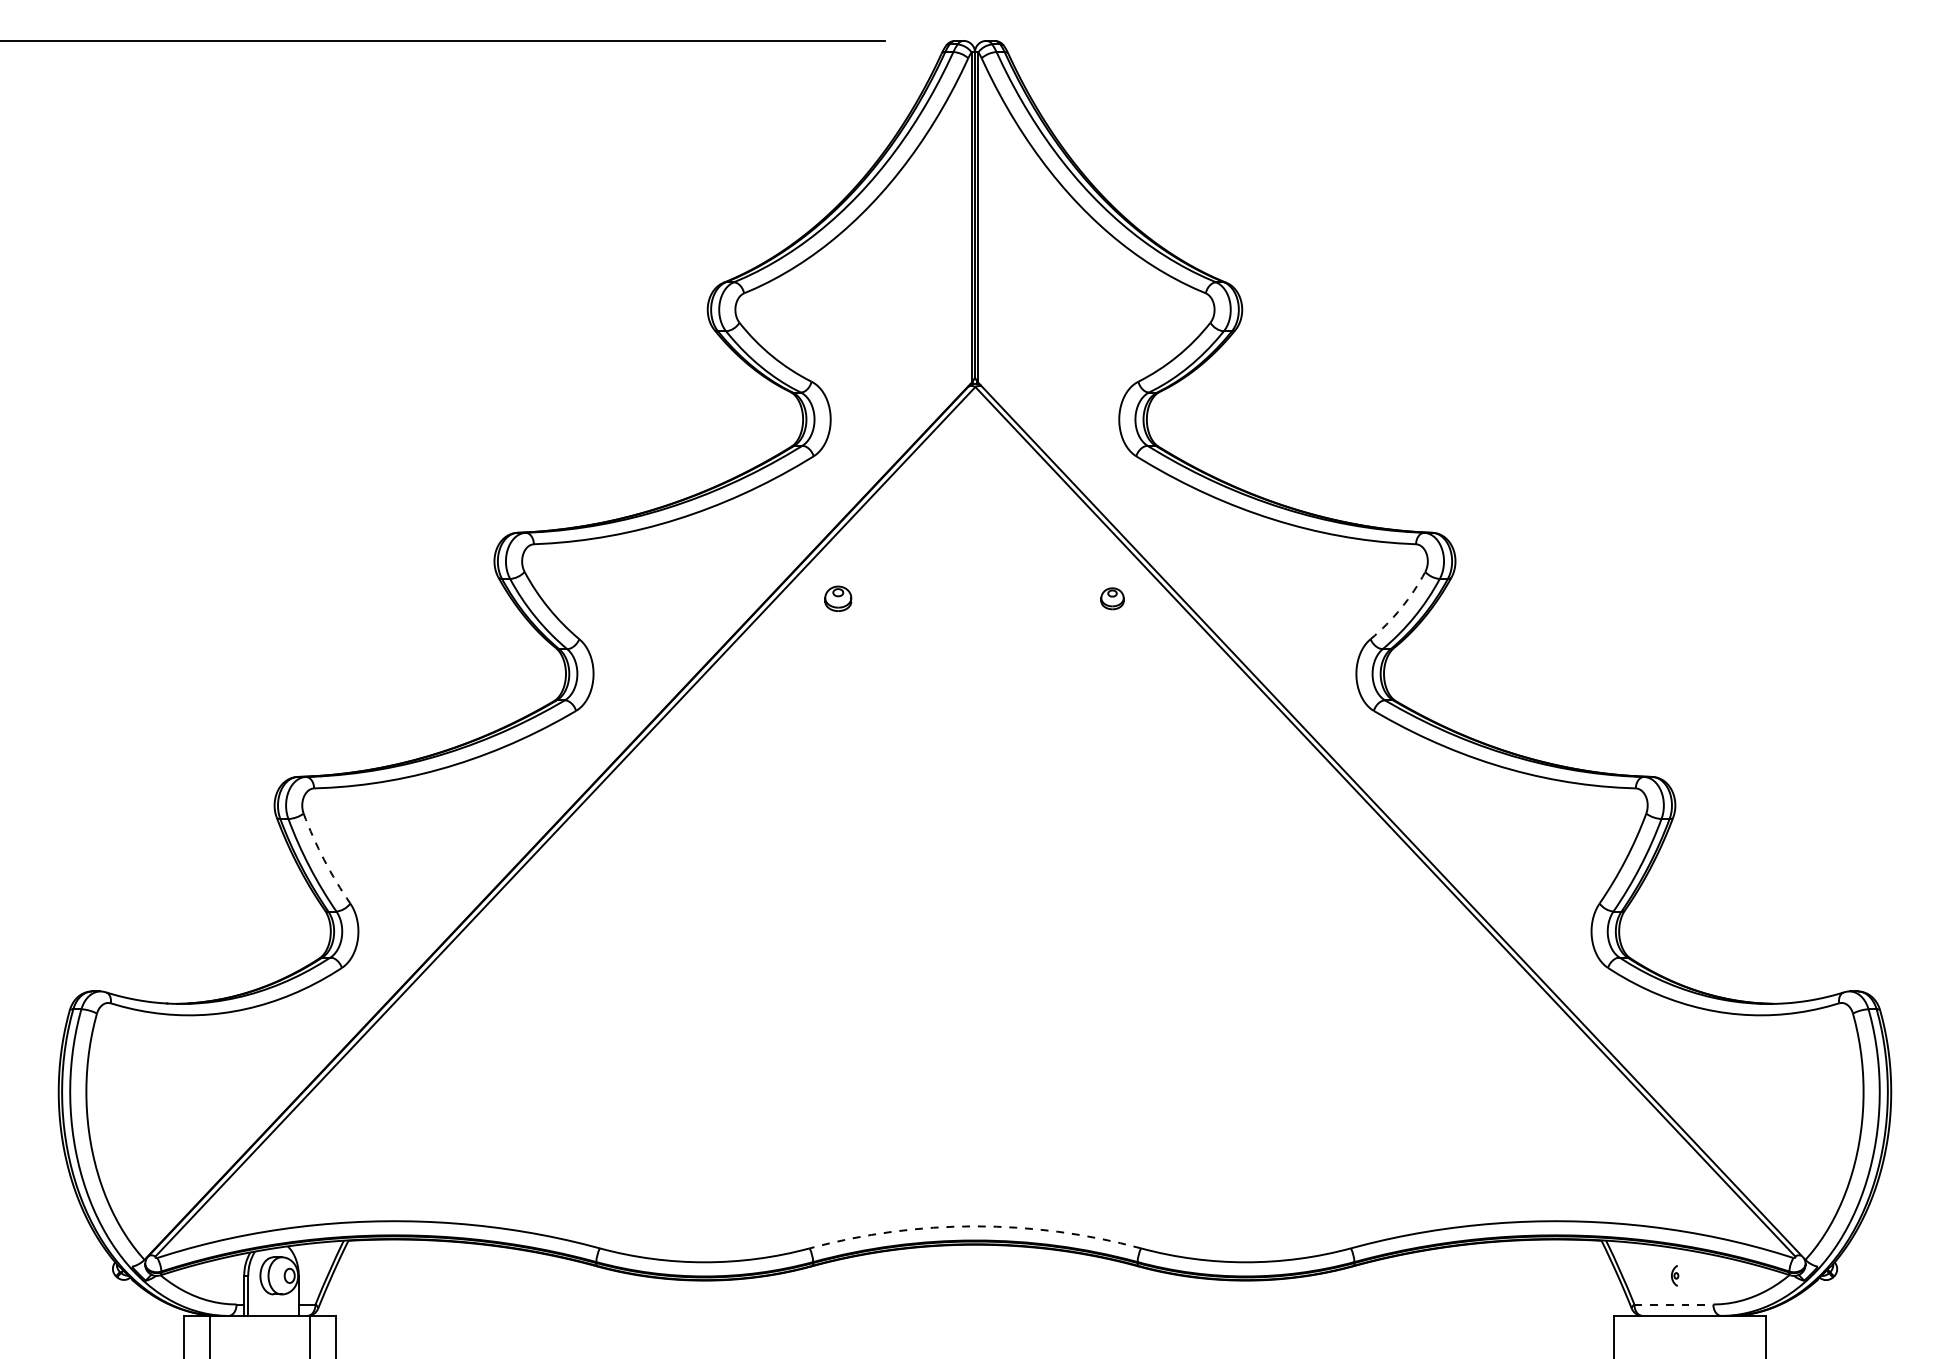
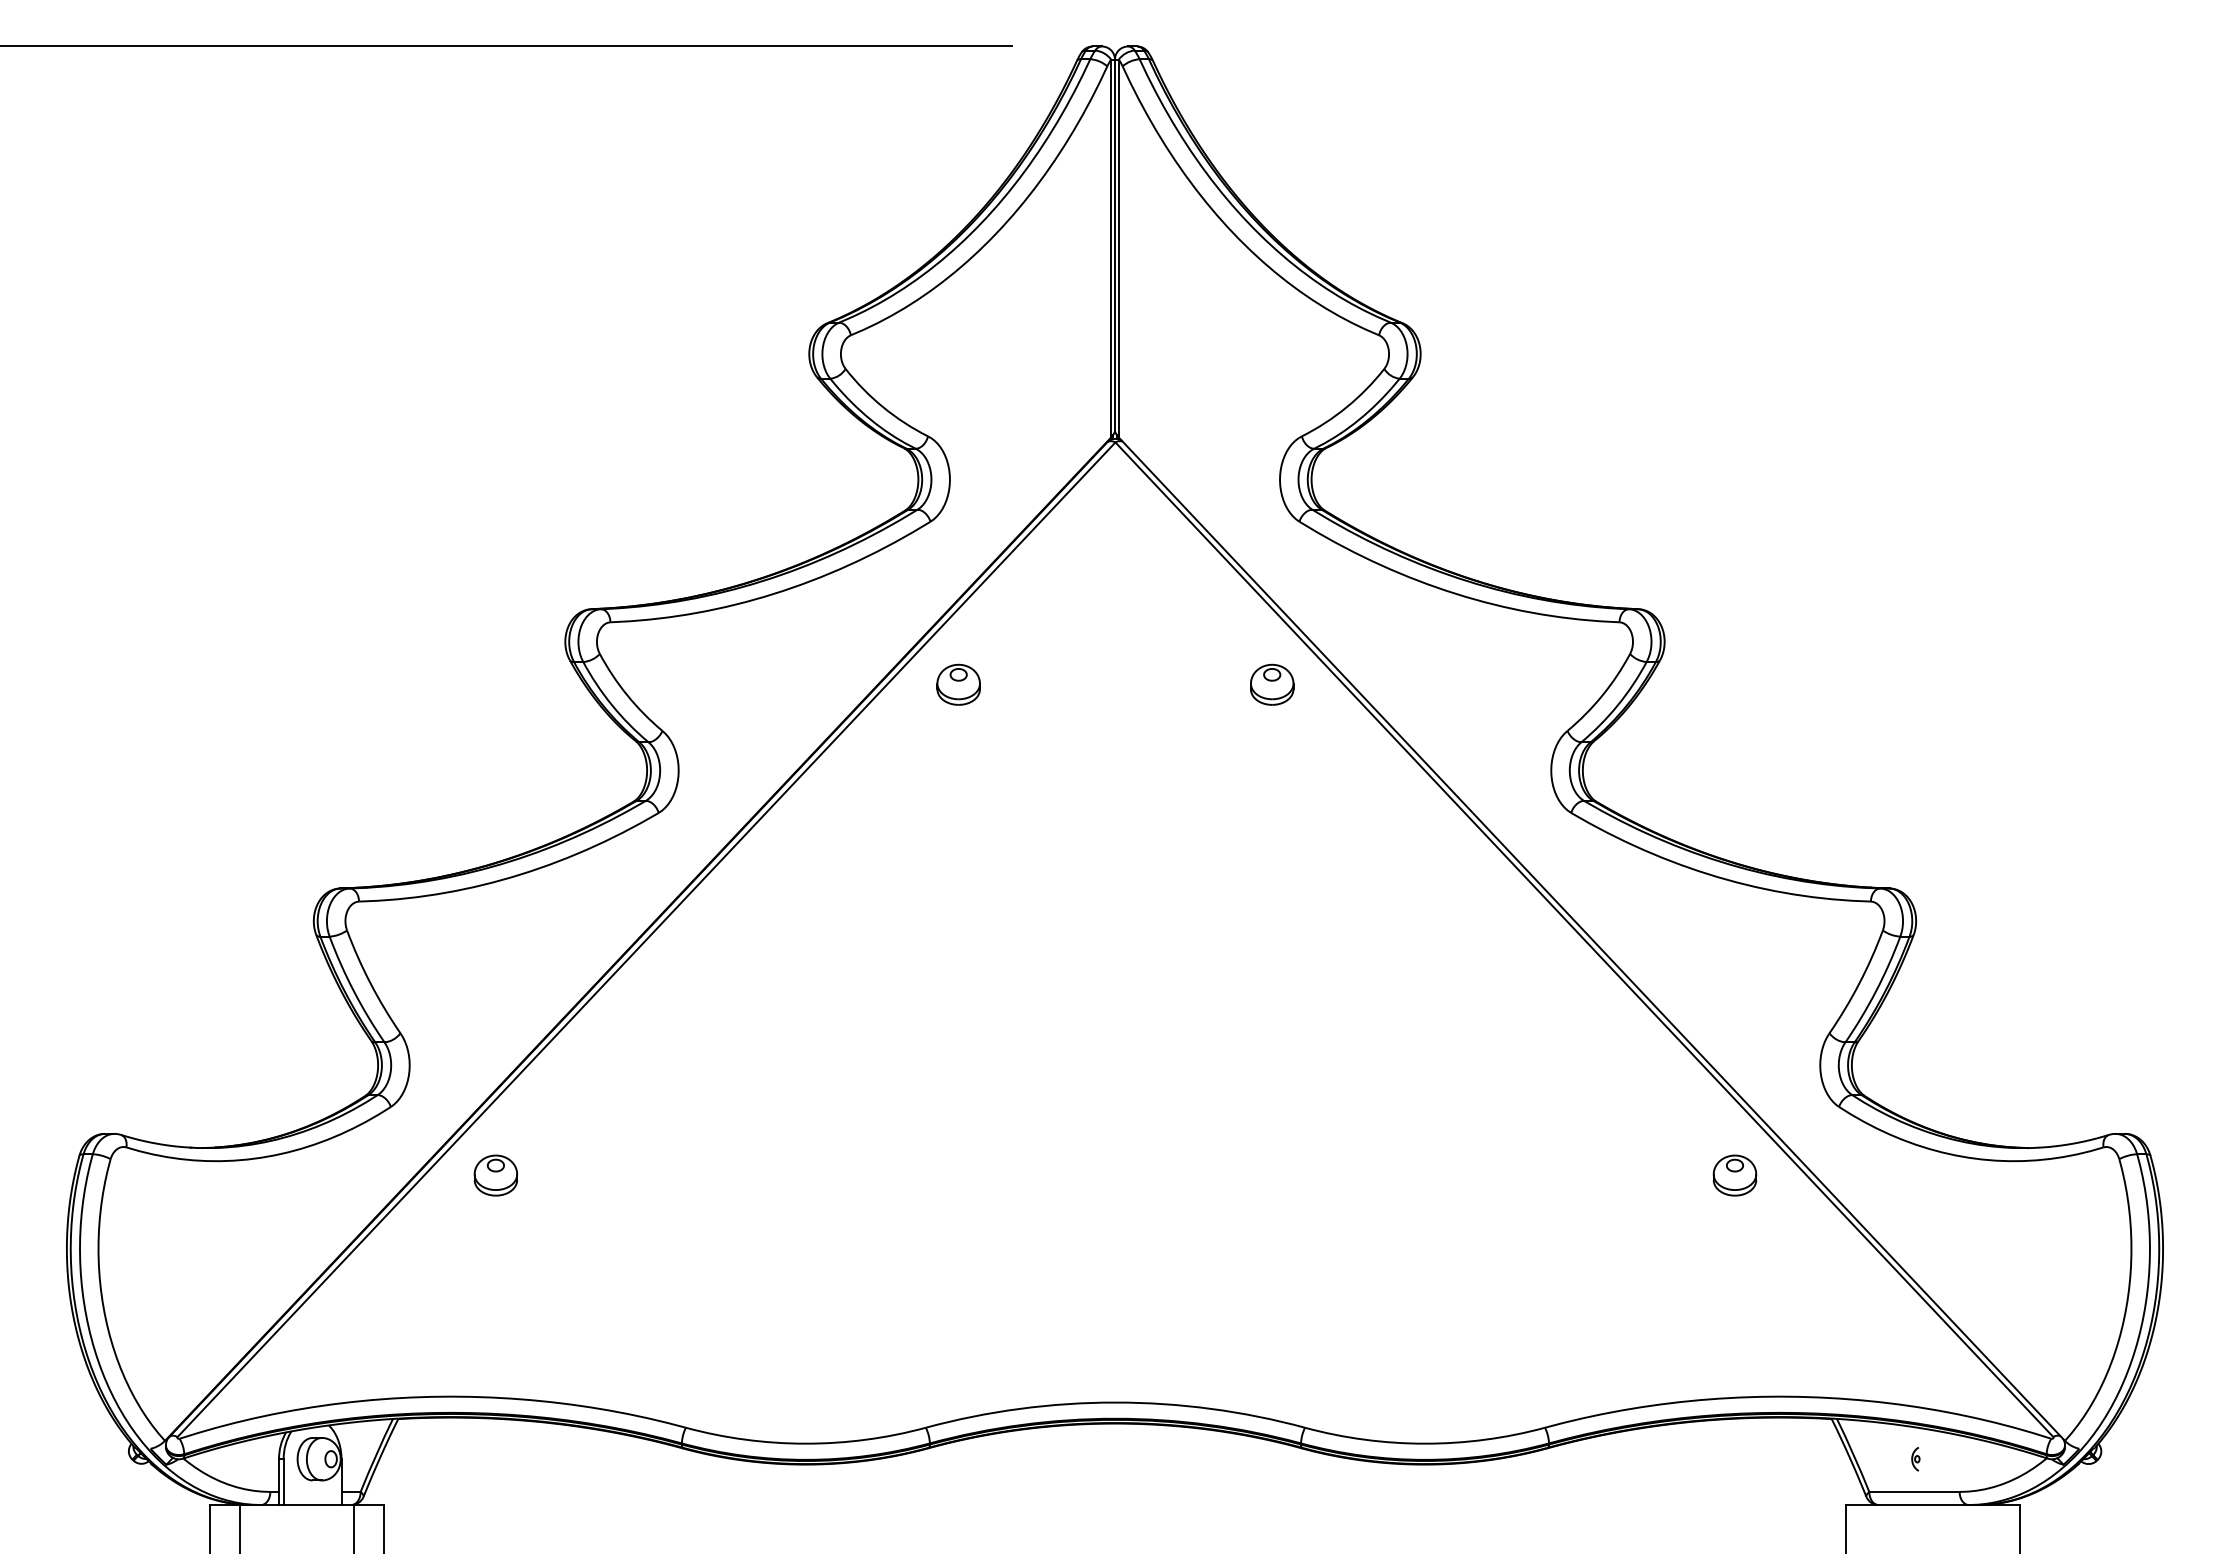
part: (838, 598) -> (958, 684), size x1.43
part: (1112, 598) -> (1272, 684), size x1.67
arc: (1401, 608) -> (1602, 695), dashed -> solid
arc: (324, 860) -> (370, 983), dashed -> solid
part: (433, 1027) -> (495, 1175), added
part: (1516, 1027) -> (1734, 1175), added
arc: (975, 1226) -> (1115, 1402), dashed -> solid
line: (1673, 1304) -> (1914, 1491), dashed -> solid

